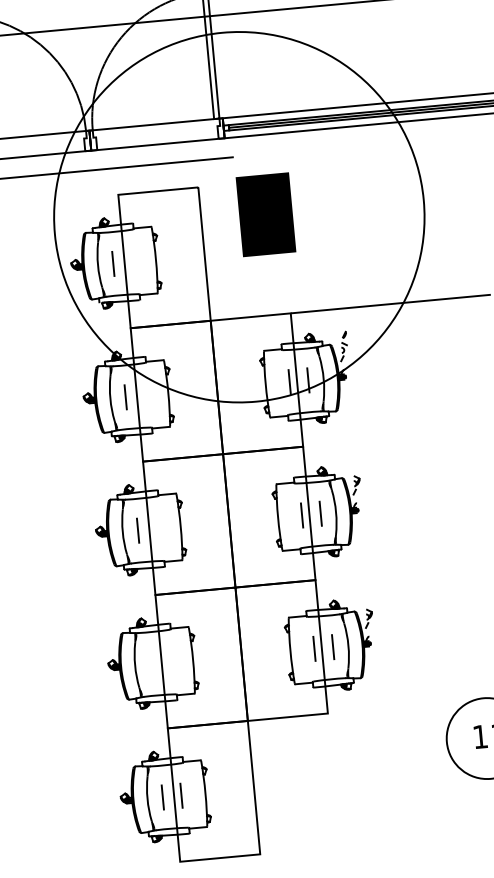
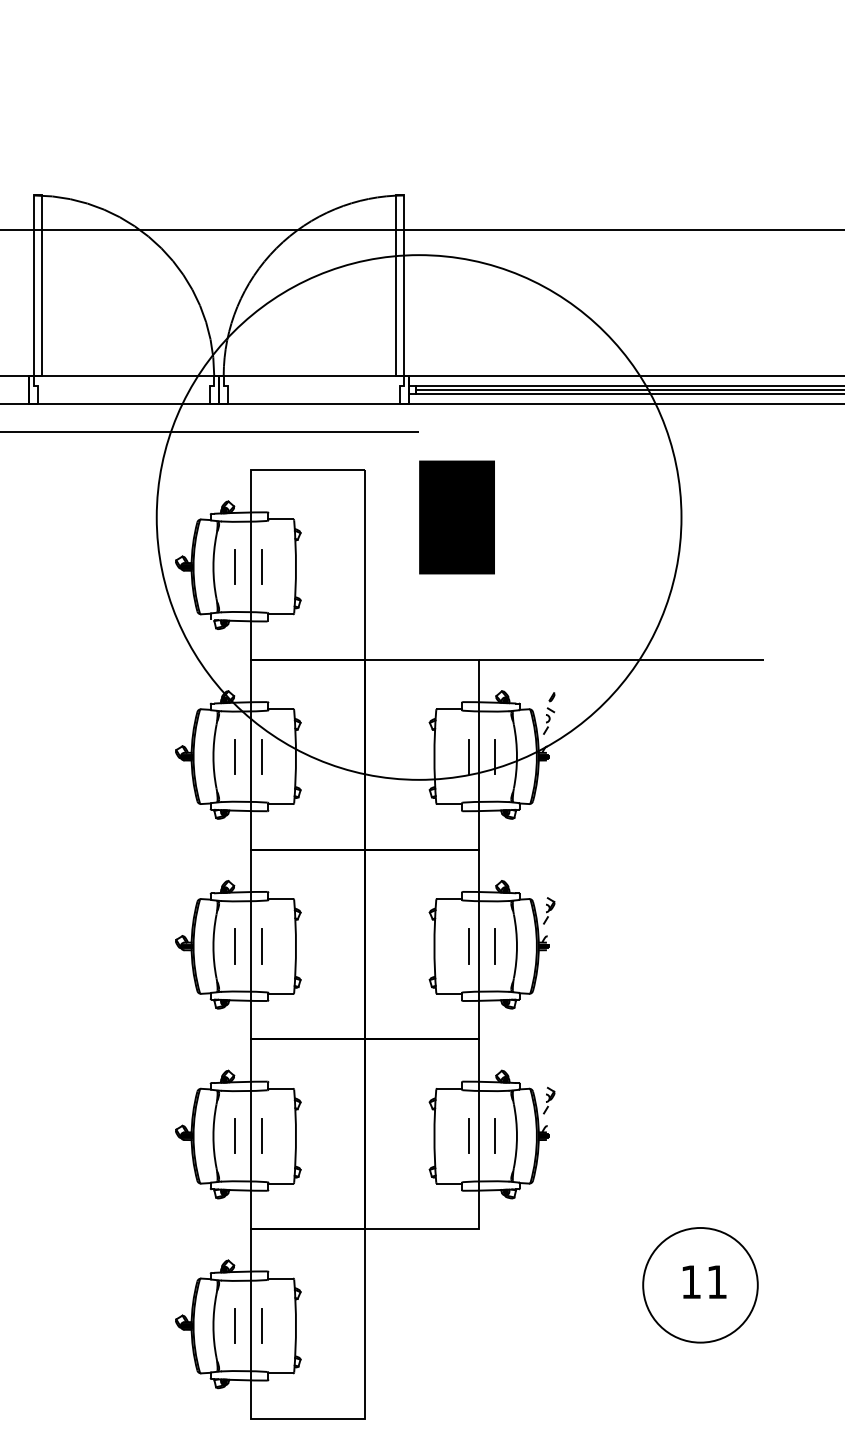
line: (131, 261) -> (261, 566), added
line: (144, 395) -> (261, 756), added
line: (156, 529) -> (261, 946), added
line: (168, 662) -> (261, 1136), added
line: (150, 664) -> (235, 1136), added

